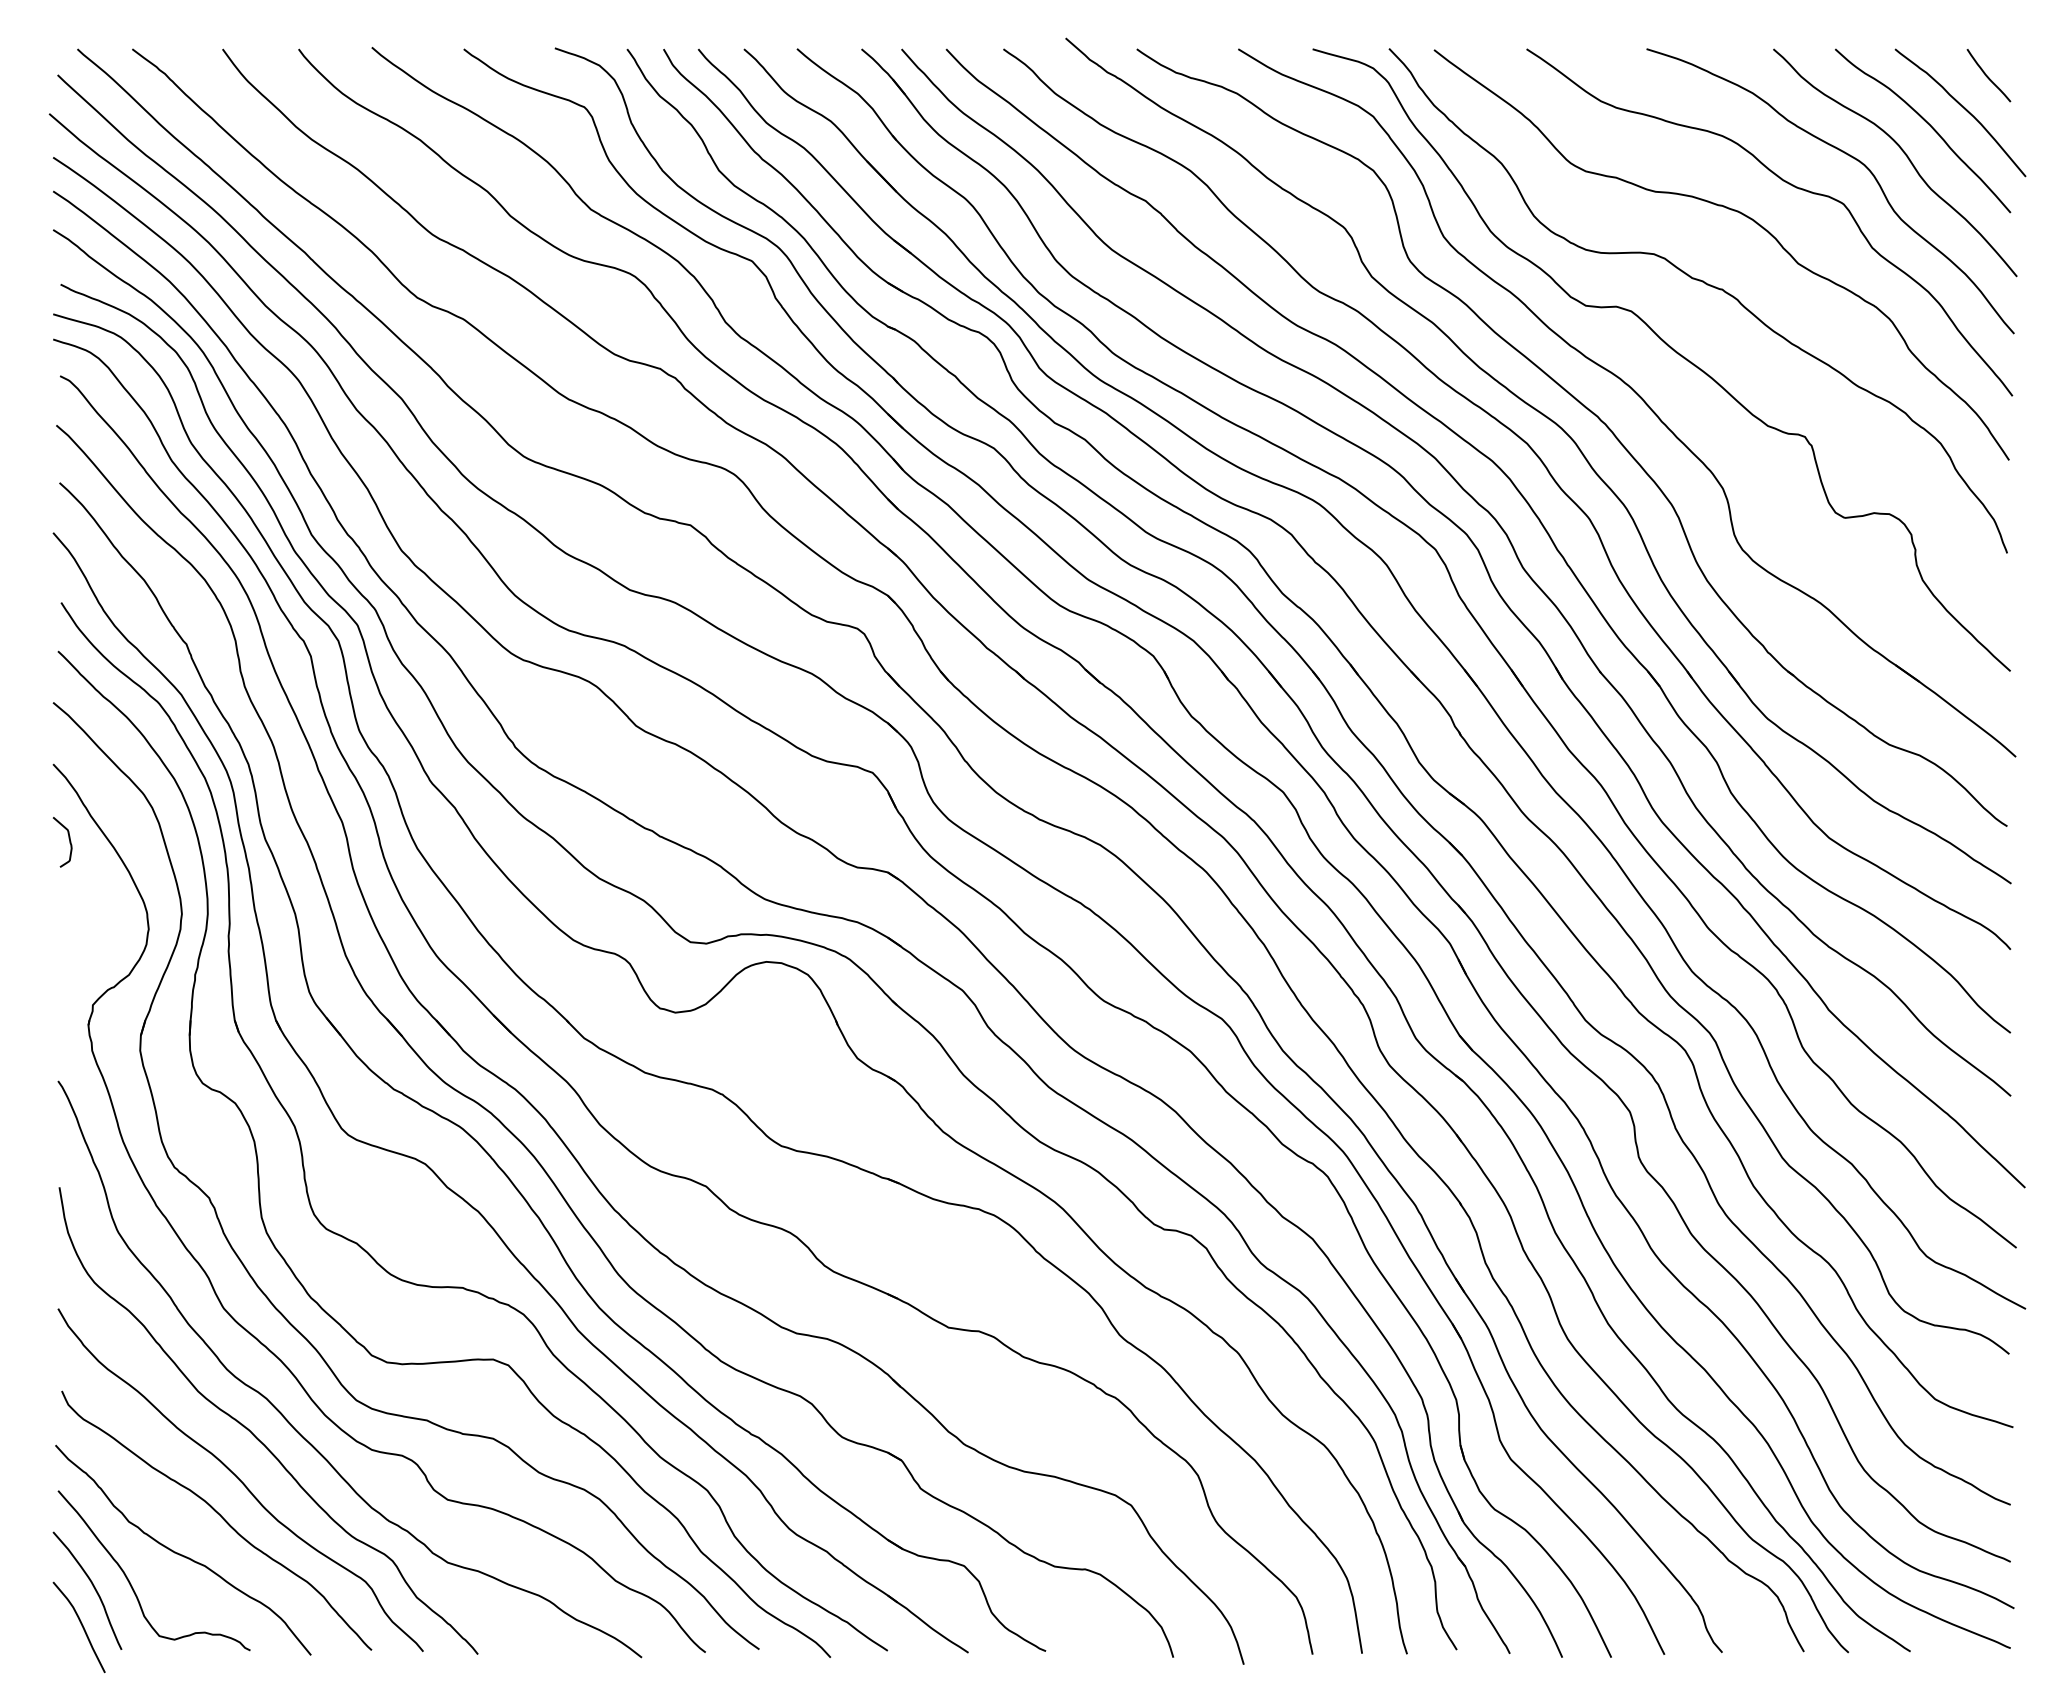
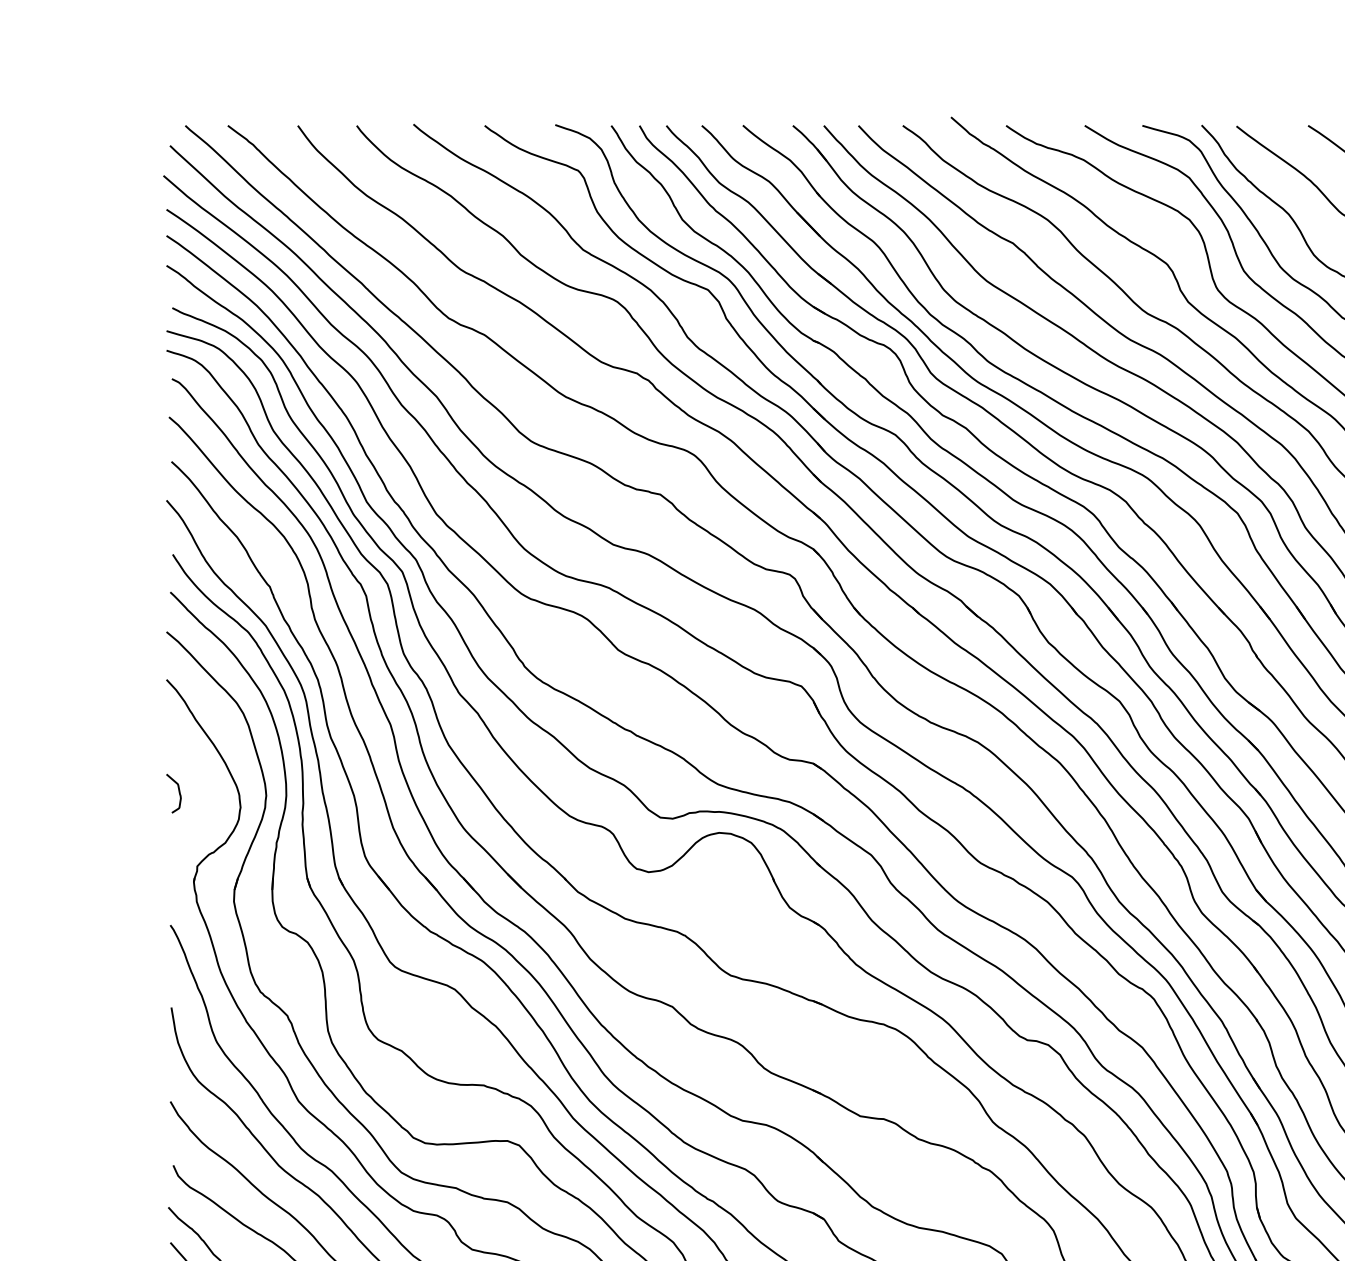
curve: (69, 842) -> (179, 793), moved

